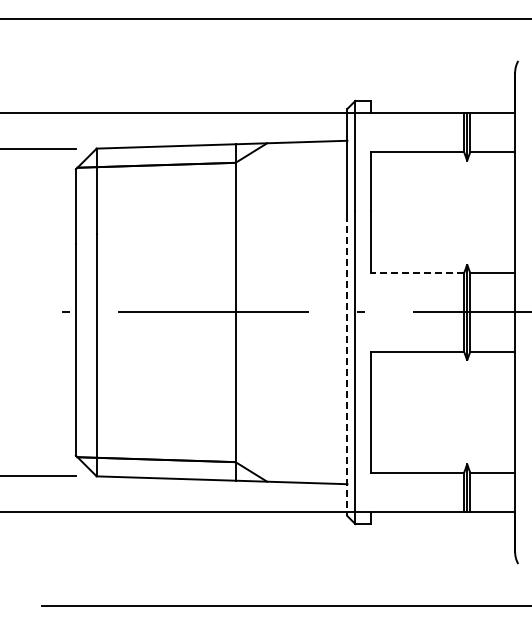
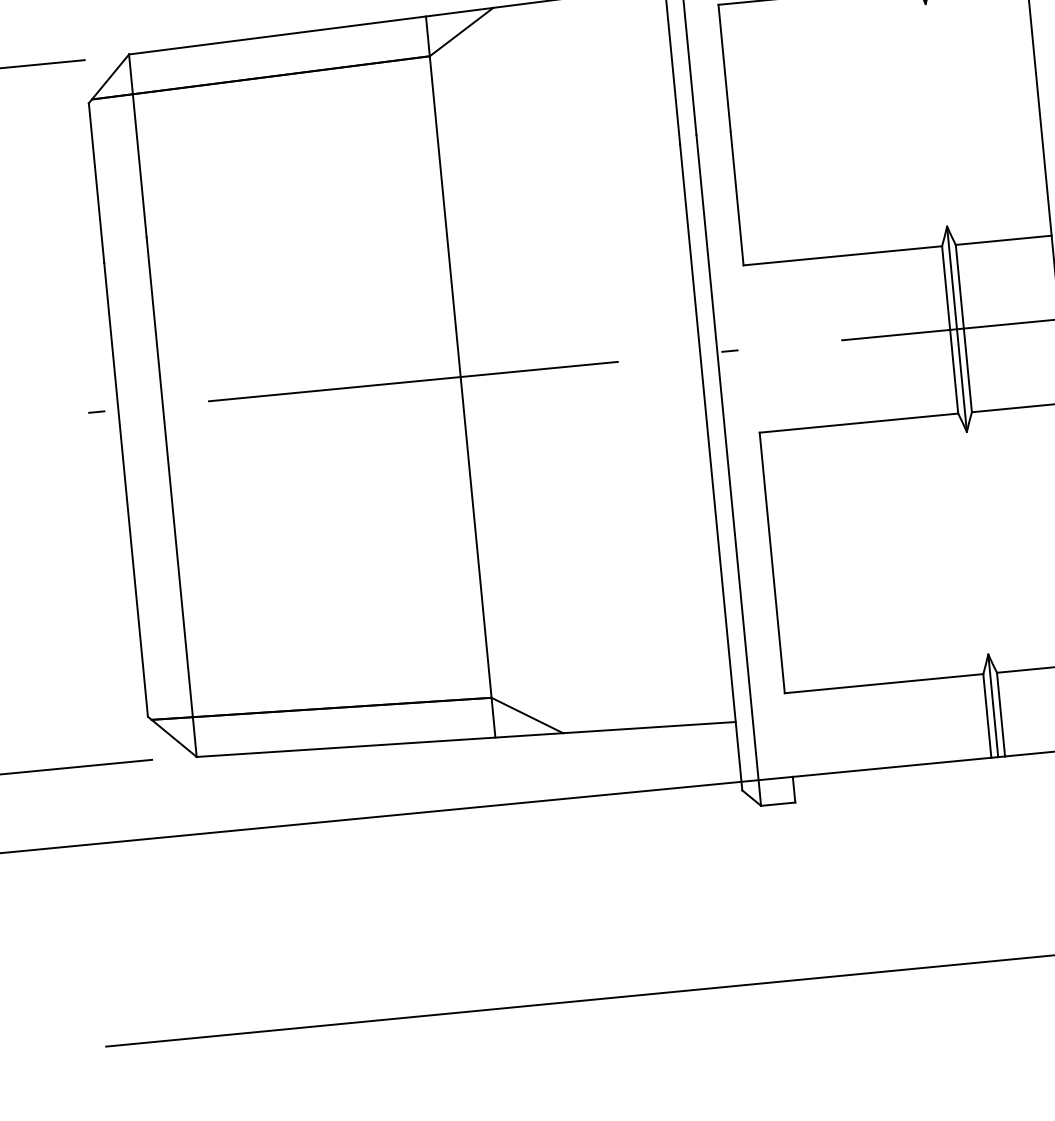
line: (417, 273) -> (842, 255), dashed -> solid
line: (347, 365) -> (711, 467), dashed -> solid

